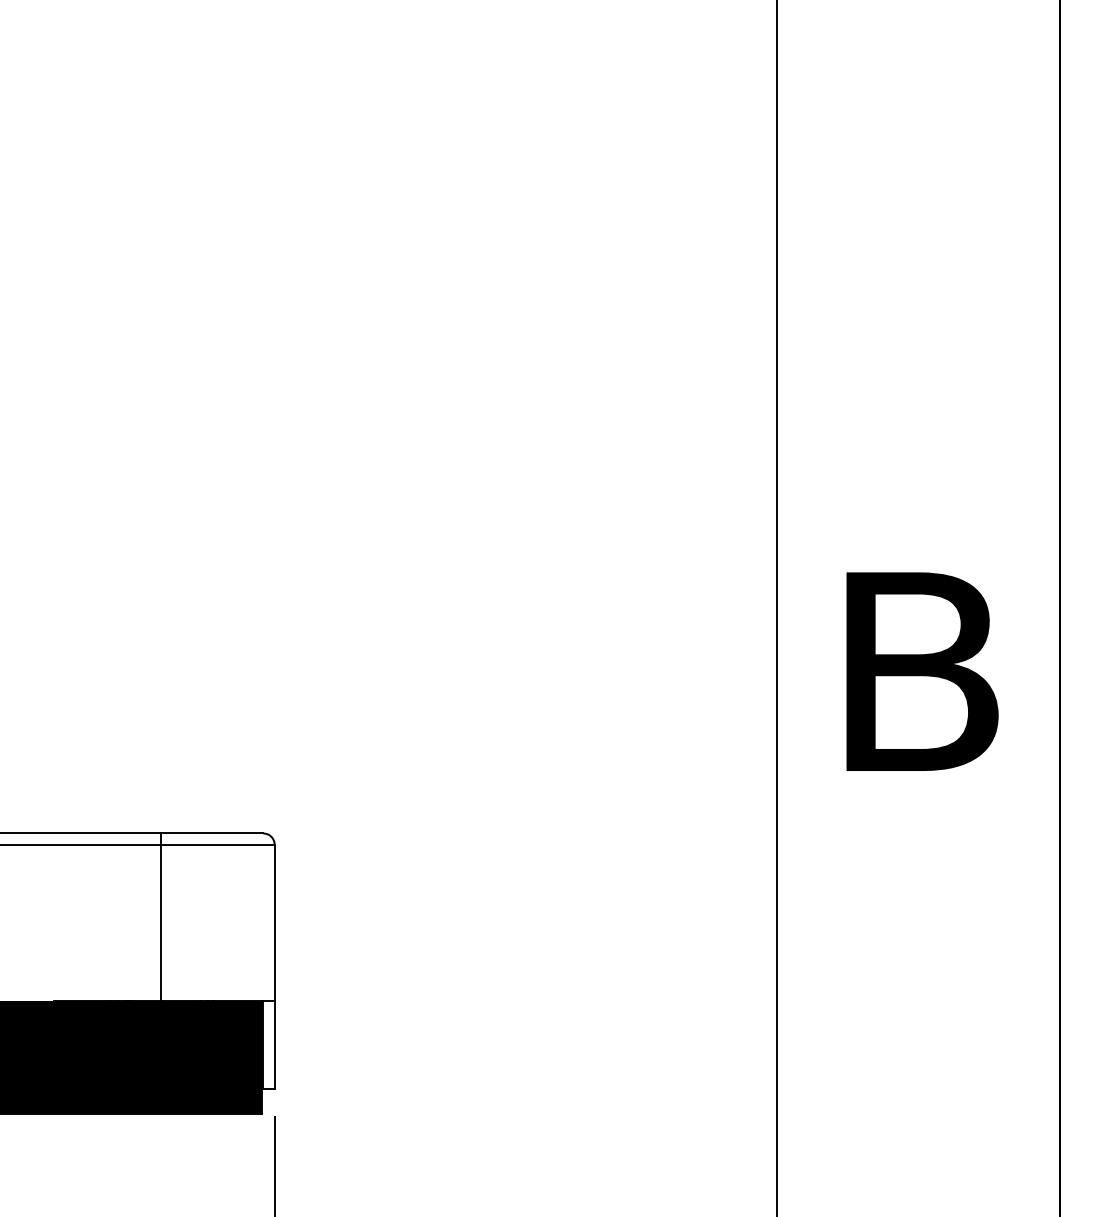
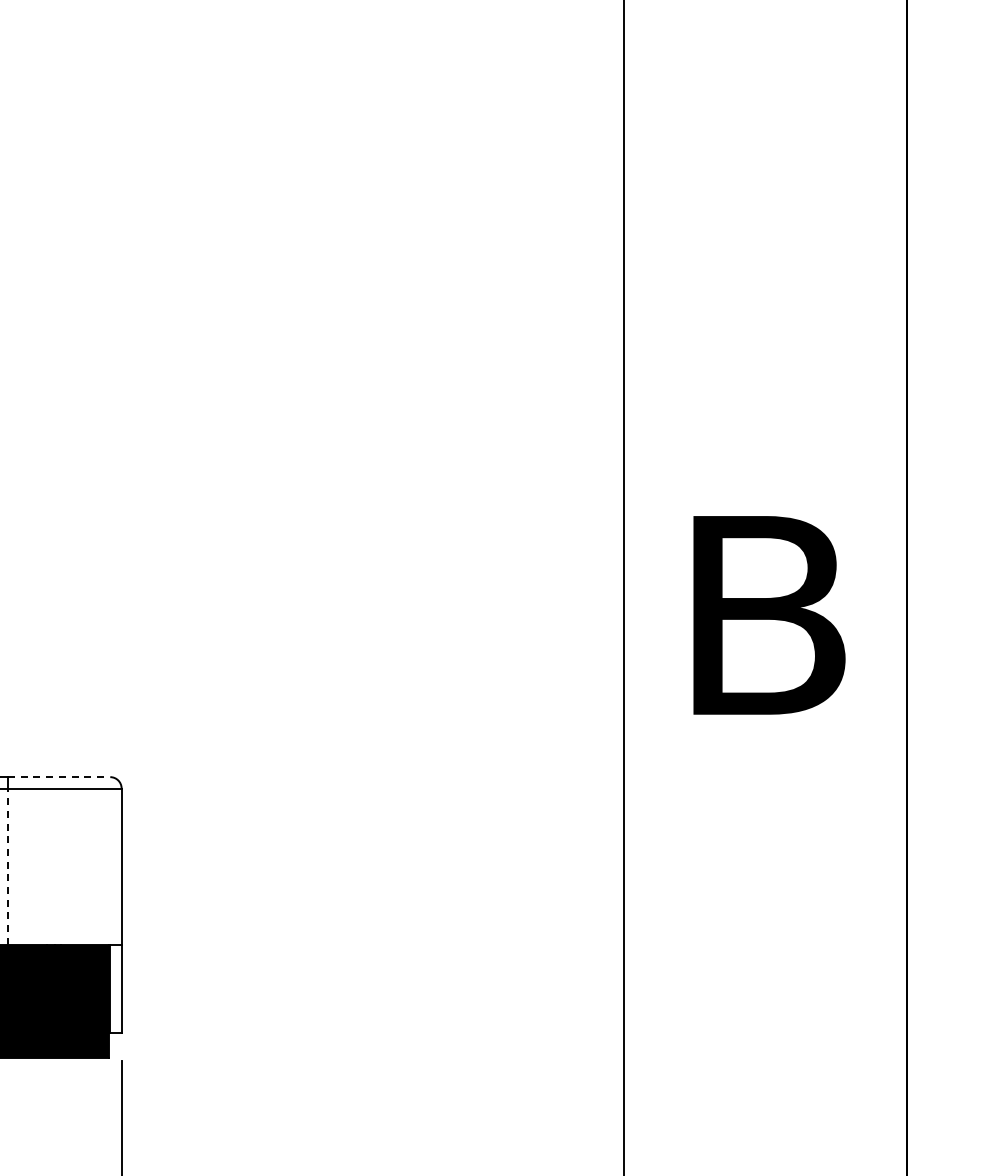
line: (212, 833) -> (59, 777), solid -> dashed
line: (161, 922) -> (8, 866), solid -> dashed

